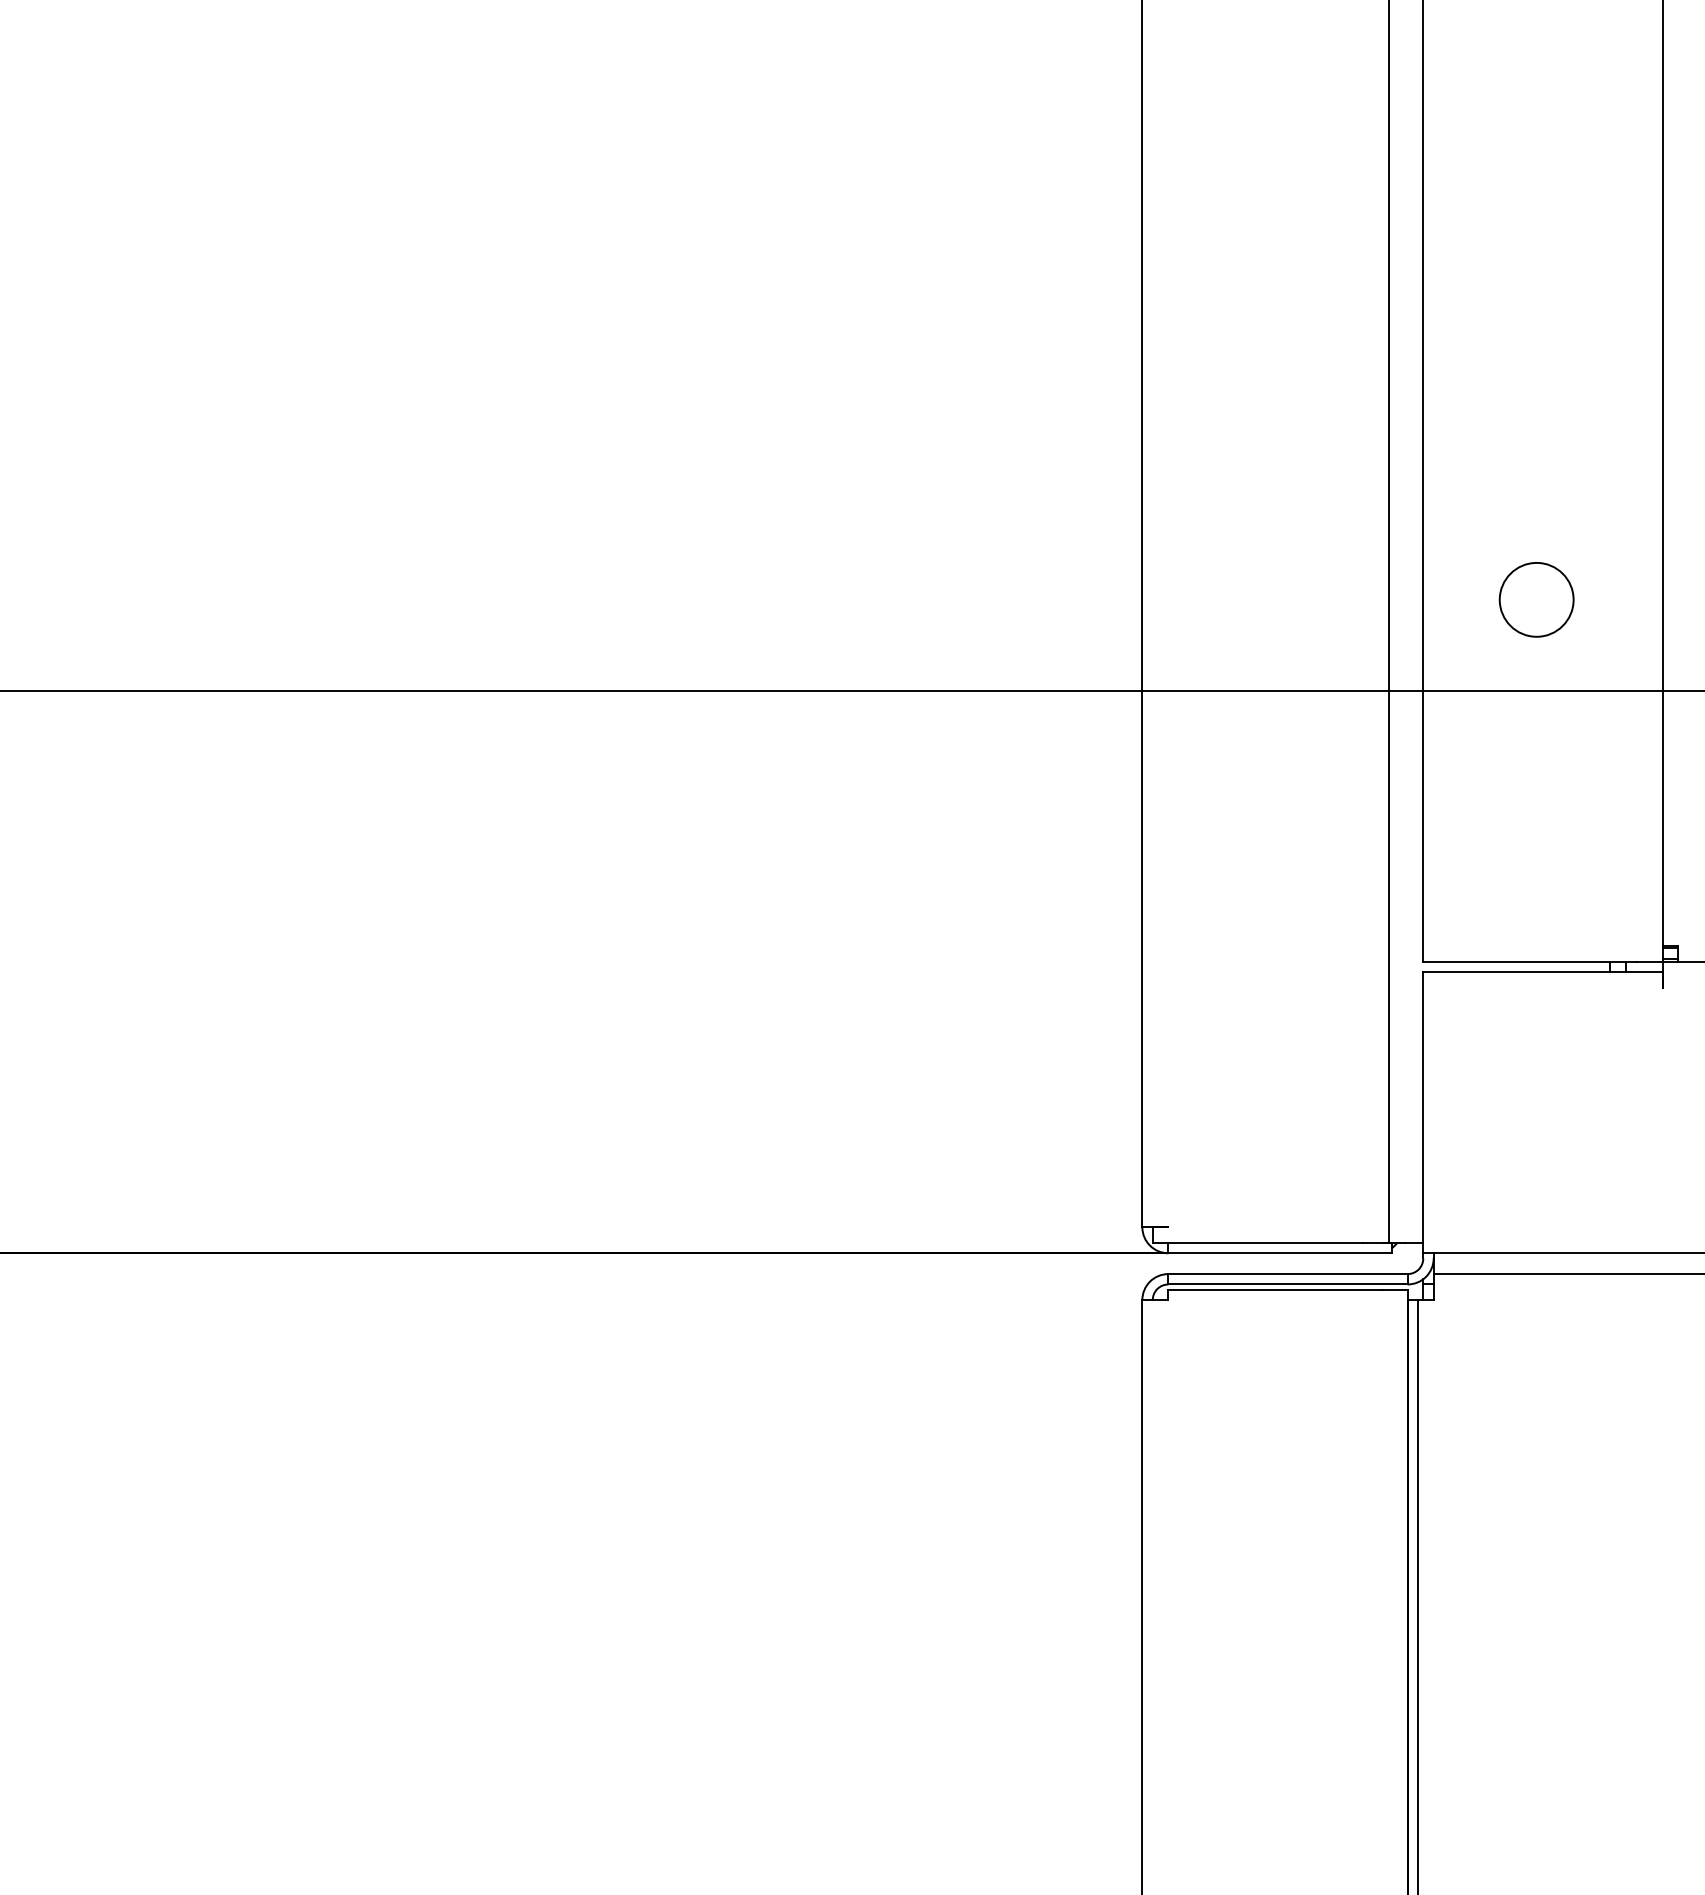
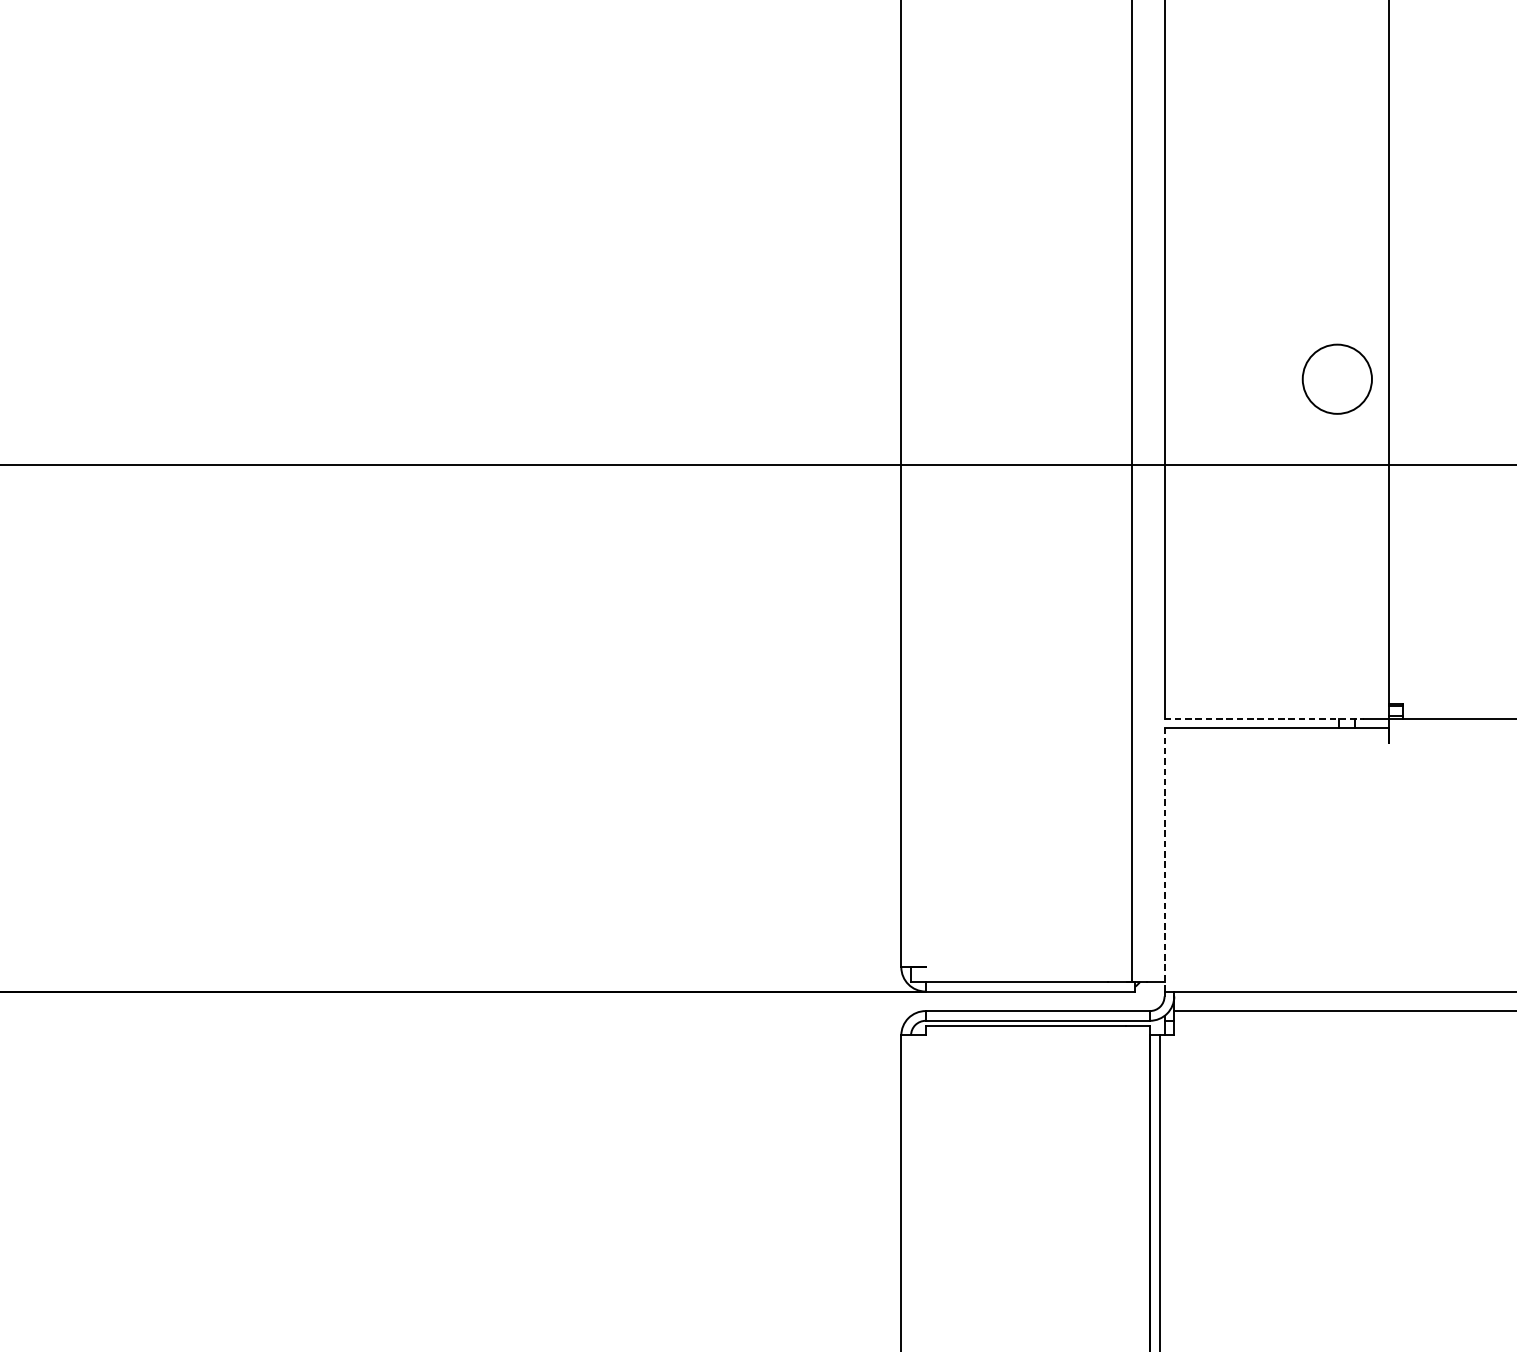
circle: (1536, 599) -> (1337, 378), moved
line: (1529, 961) -> (1264, 718), solid -> dashed
line: (1423, 1112) -> (1164, 859), solid -> dashed

